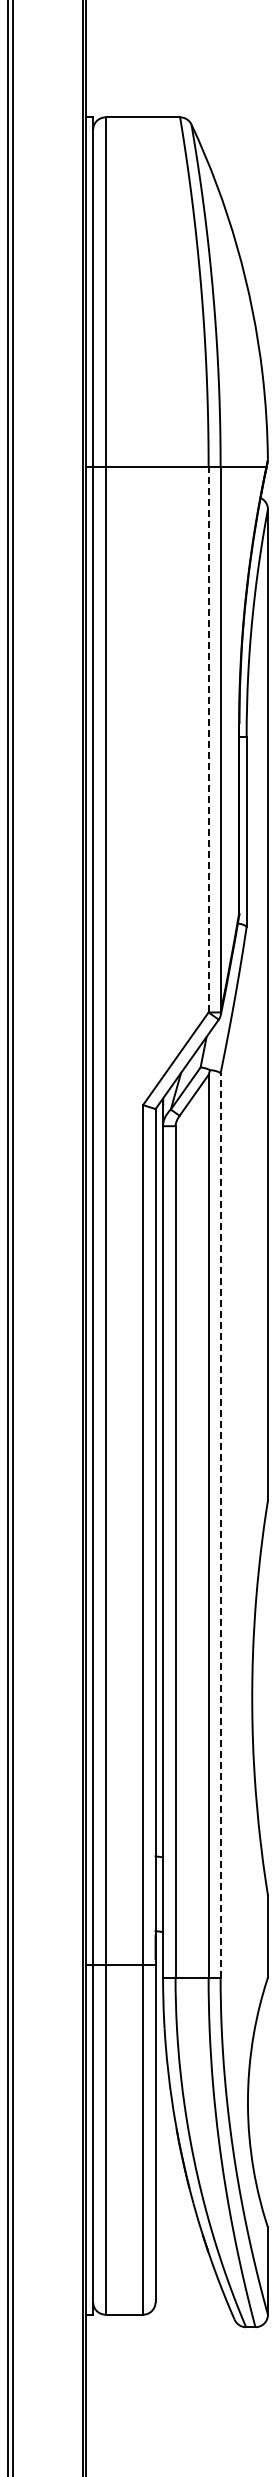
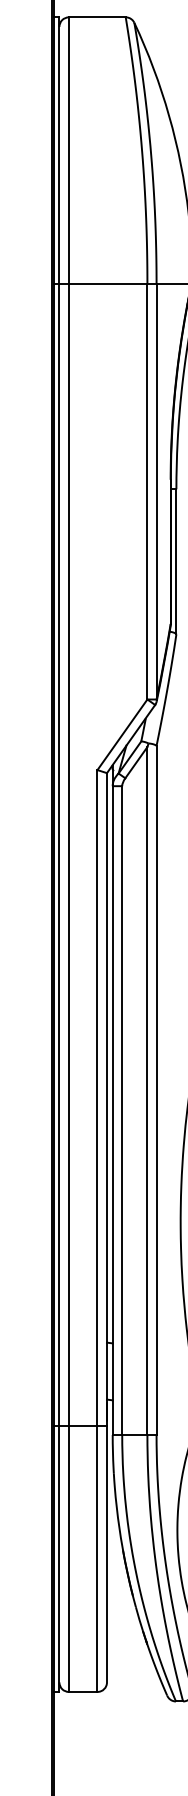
line: (208, 739) -> (147, 491), dashed -> solid
line: (220, 1524) -> (156, 1089), dashed -> solid

